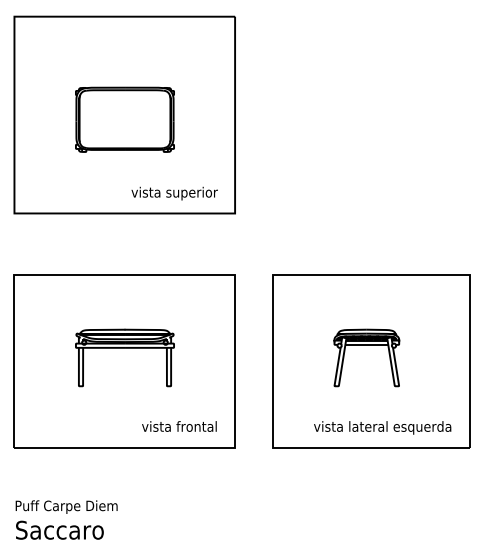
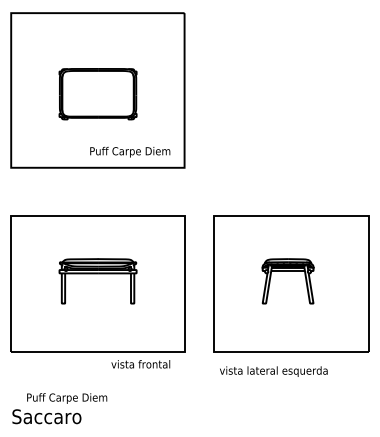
text: (166, 193) -> (130, 152), vista superior -> Puff Carpe Diem
text: (179, 426) -> (140, 364), moved
text: (382, 427) -> (273, 371), moved
text: (66, 506) -> (67, 398), moved

